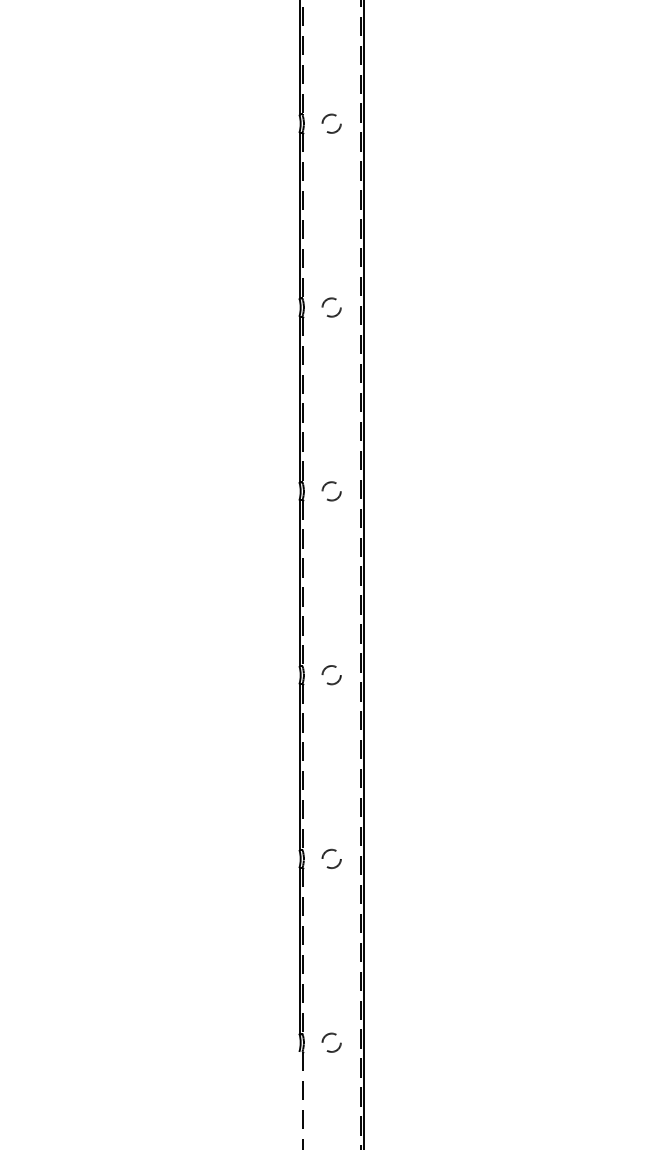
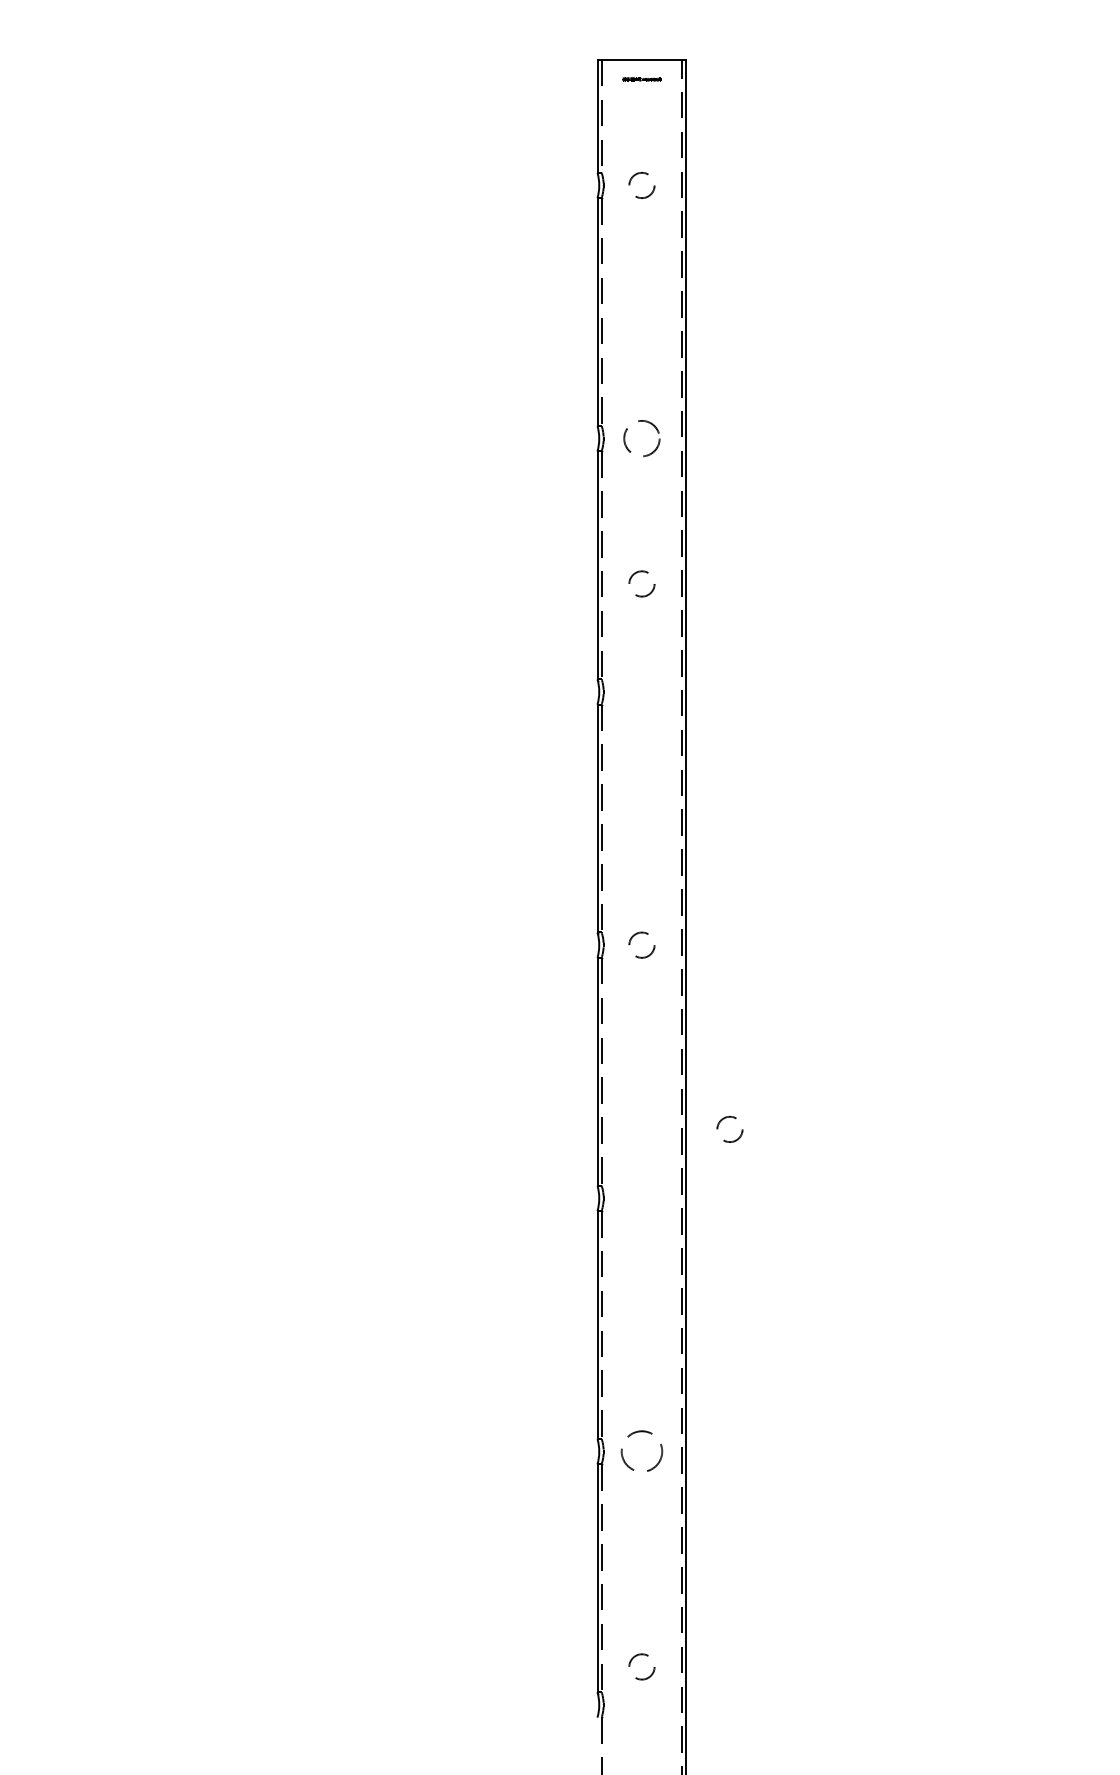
circle: (331, 123) -> (641, 438), size x1.4
circle: (331, 307) -> (641, 583), moved
circle: (331, 674) -> (729, 1128), moved
circle: (331, 858) -> (641, 1451), size x1.6
circle: (331, 1042) -> (641, 1666), moved

